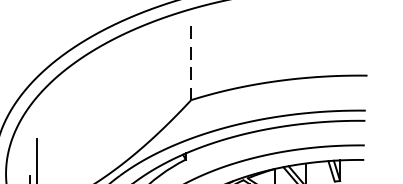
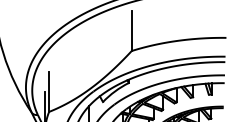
line: (190, 63) -> (131, 31), dashed -> solid

